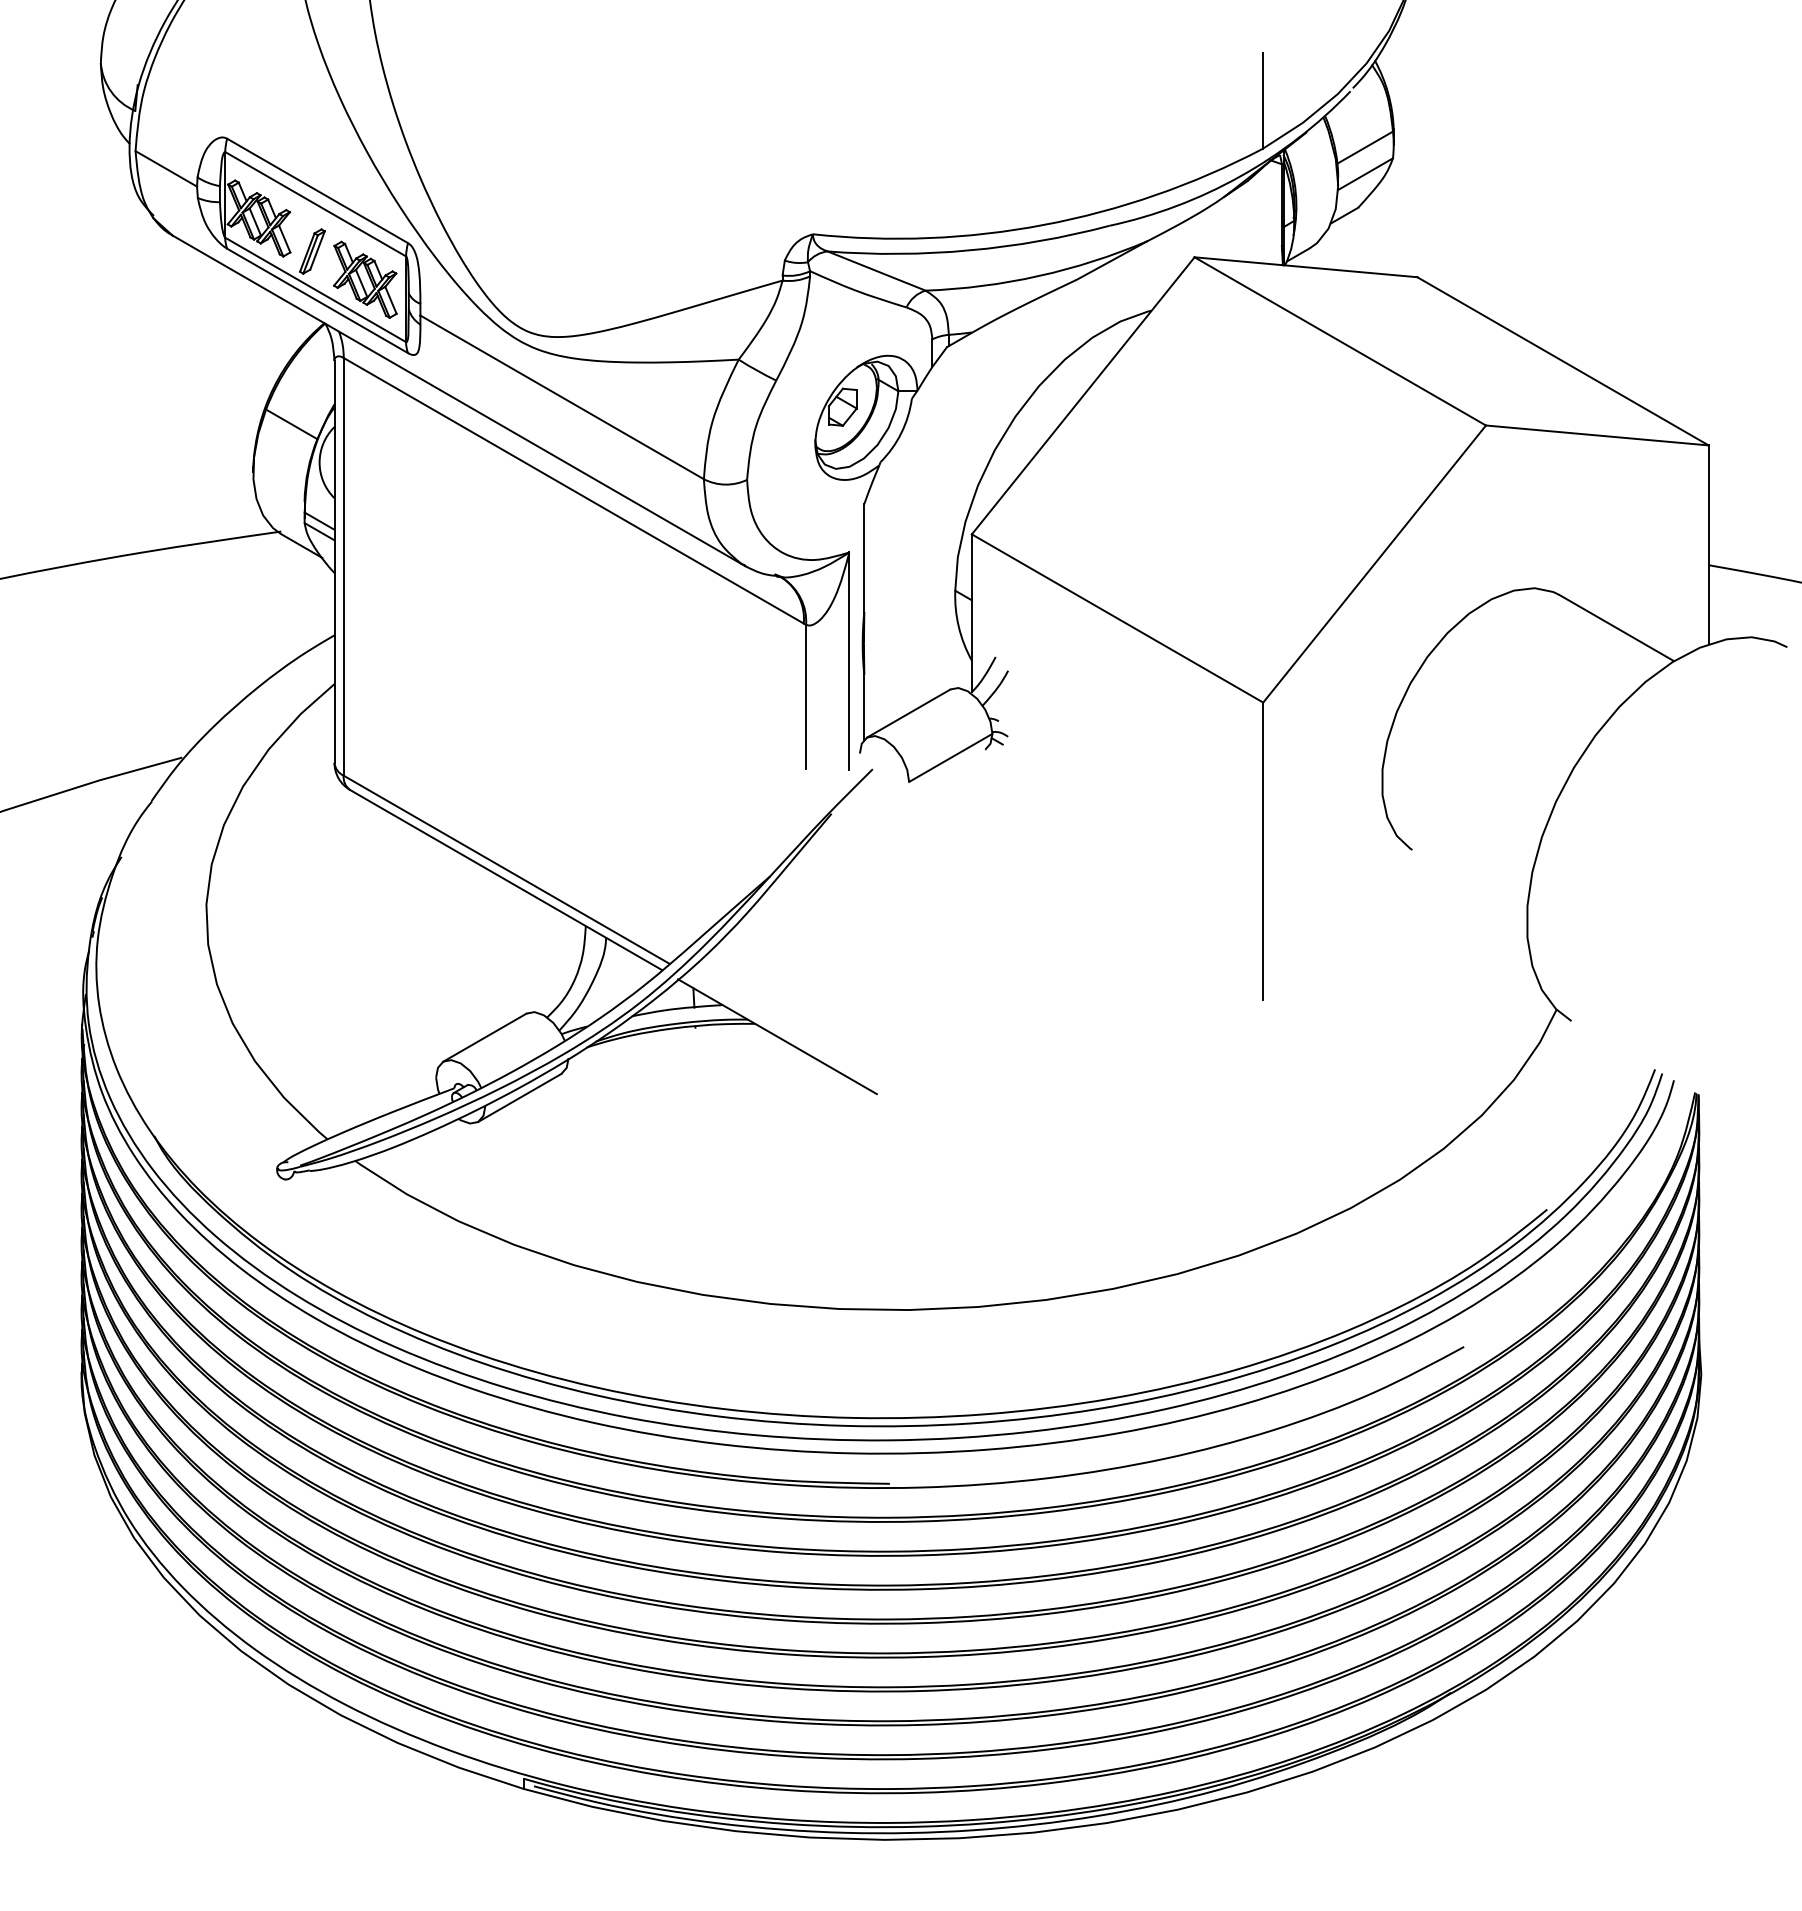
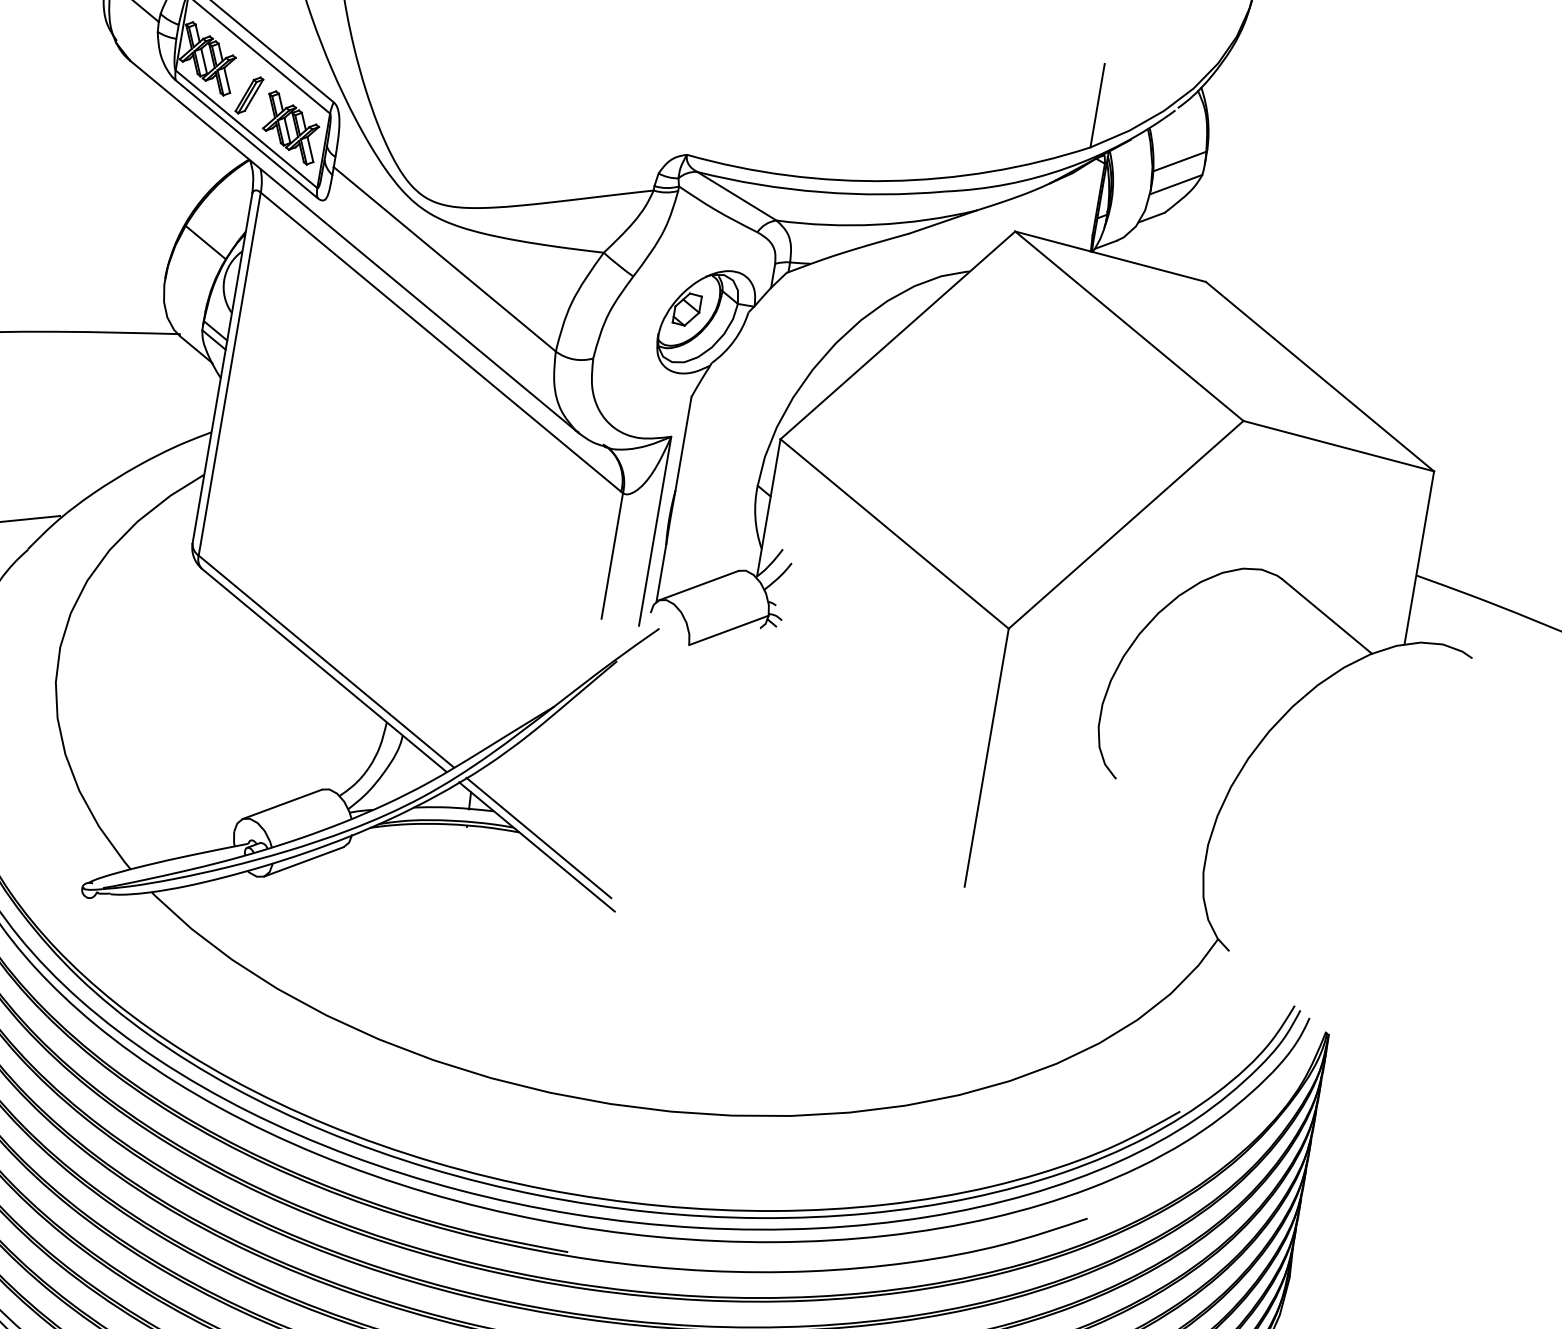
line: (777, 1025) -> (538, 837), added

